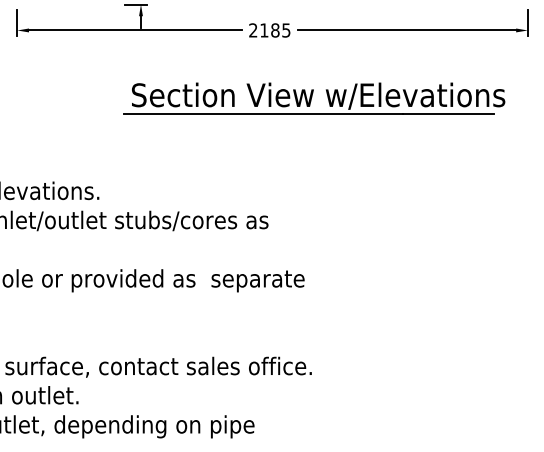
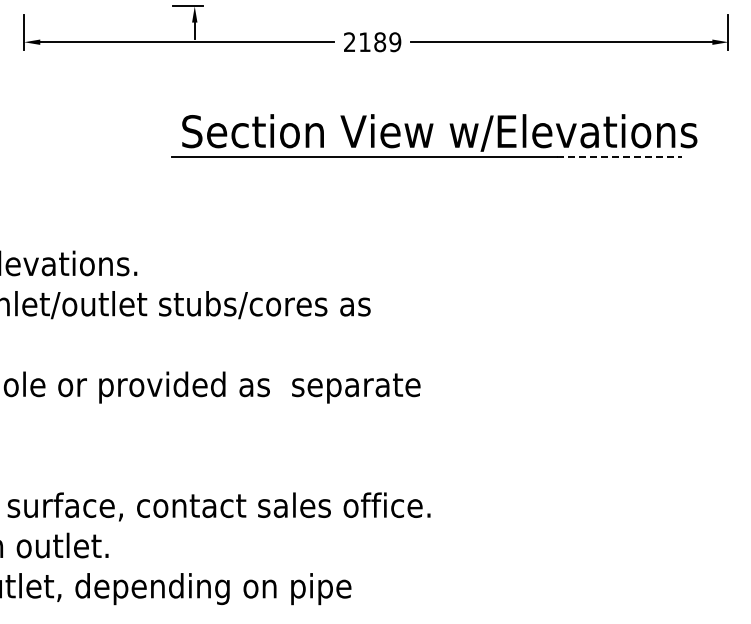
text: (286, 29) -> (395, 41), 2185 -> 2189
line: (448, 114) -> (619, 157), solid -> dashed

